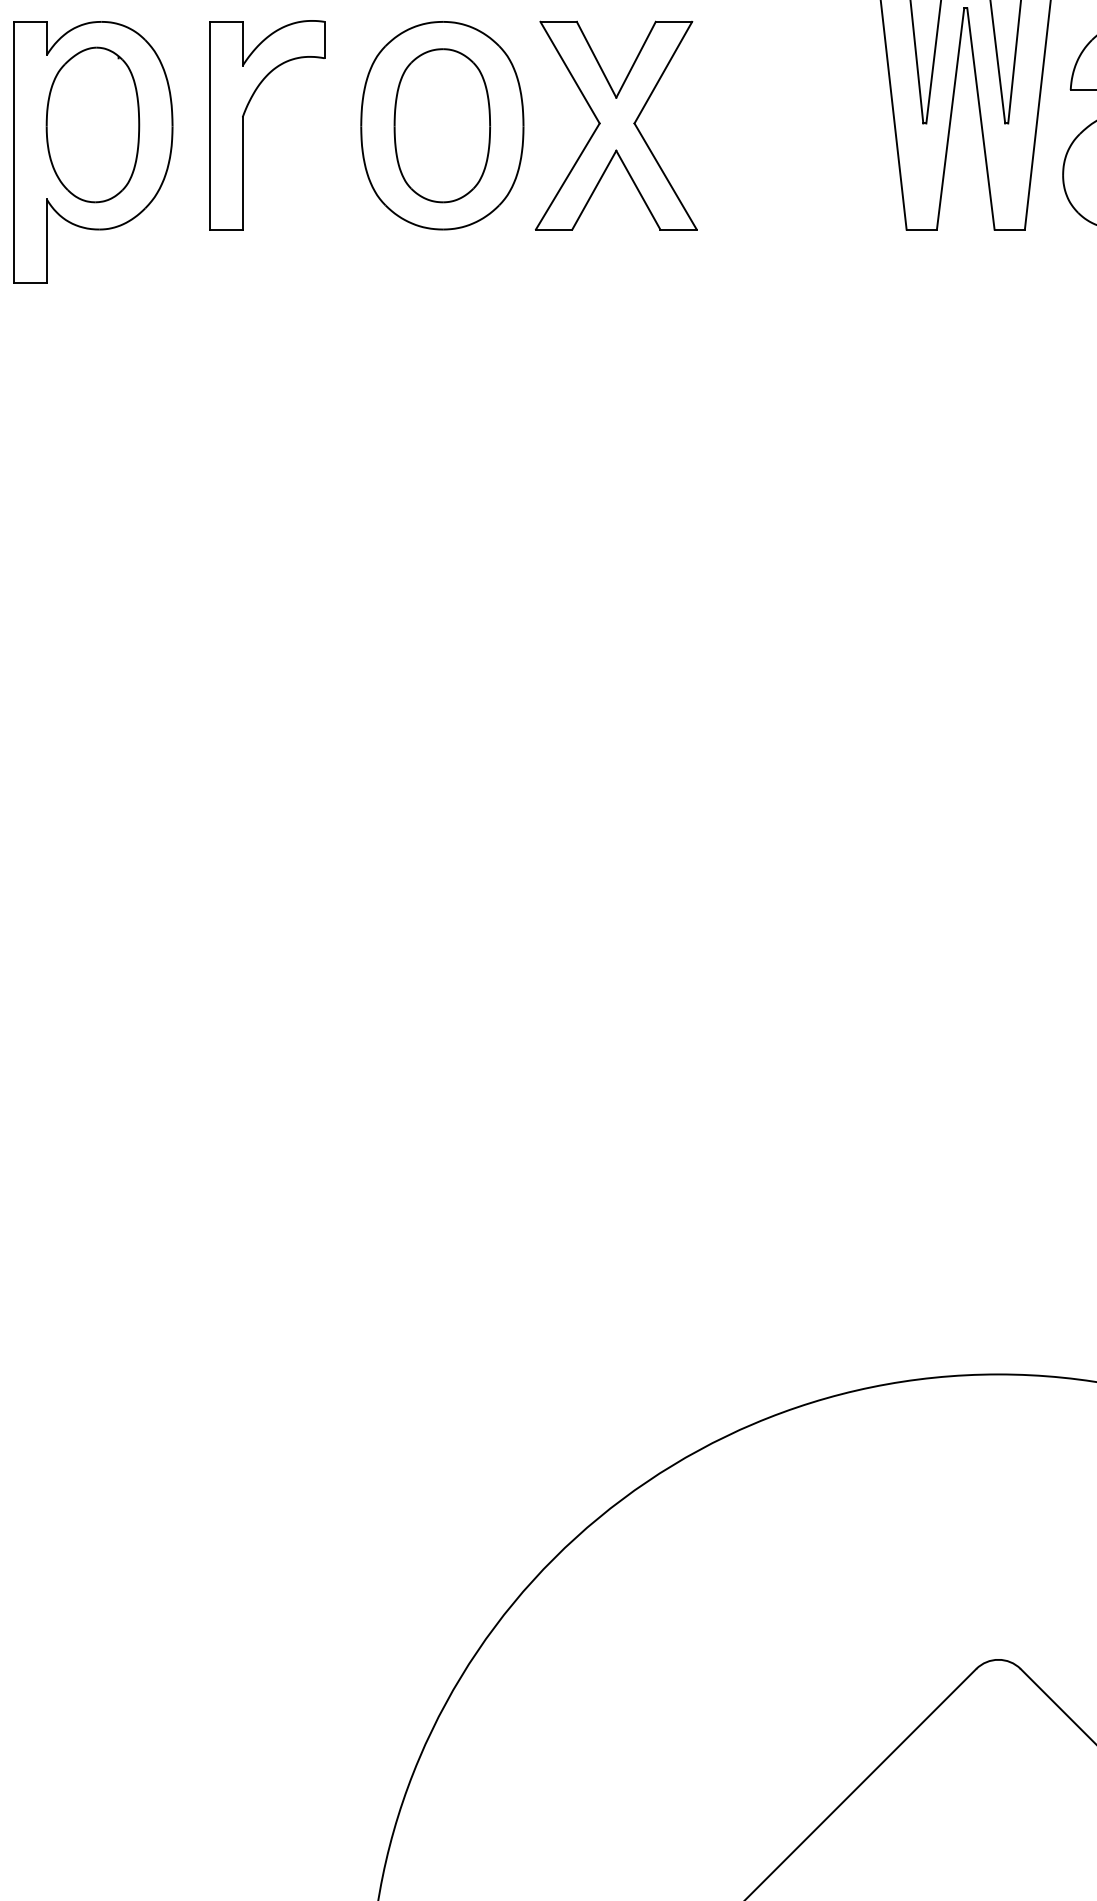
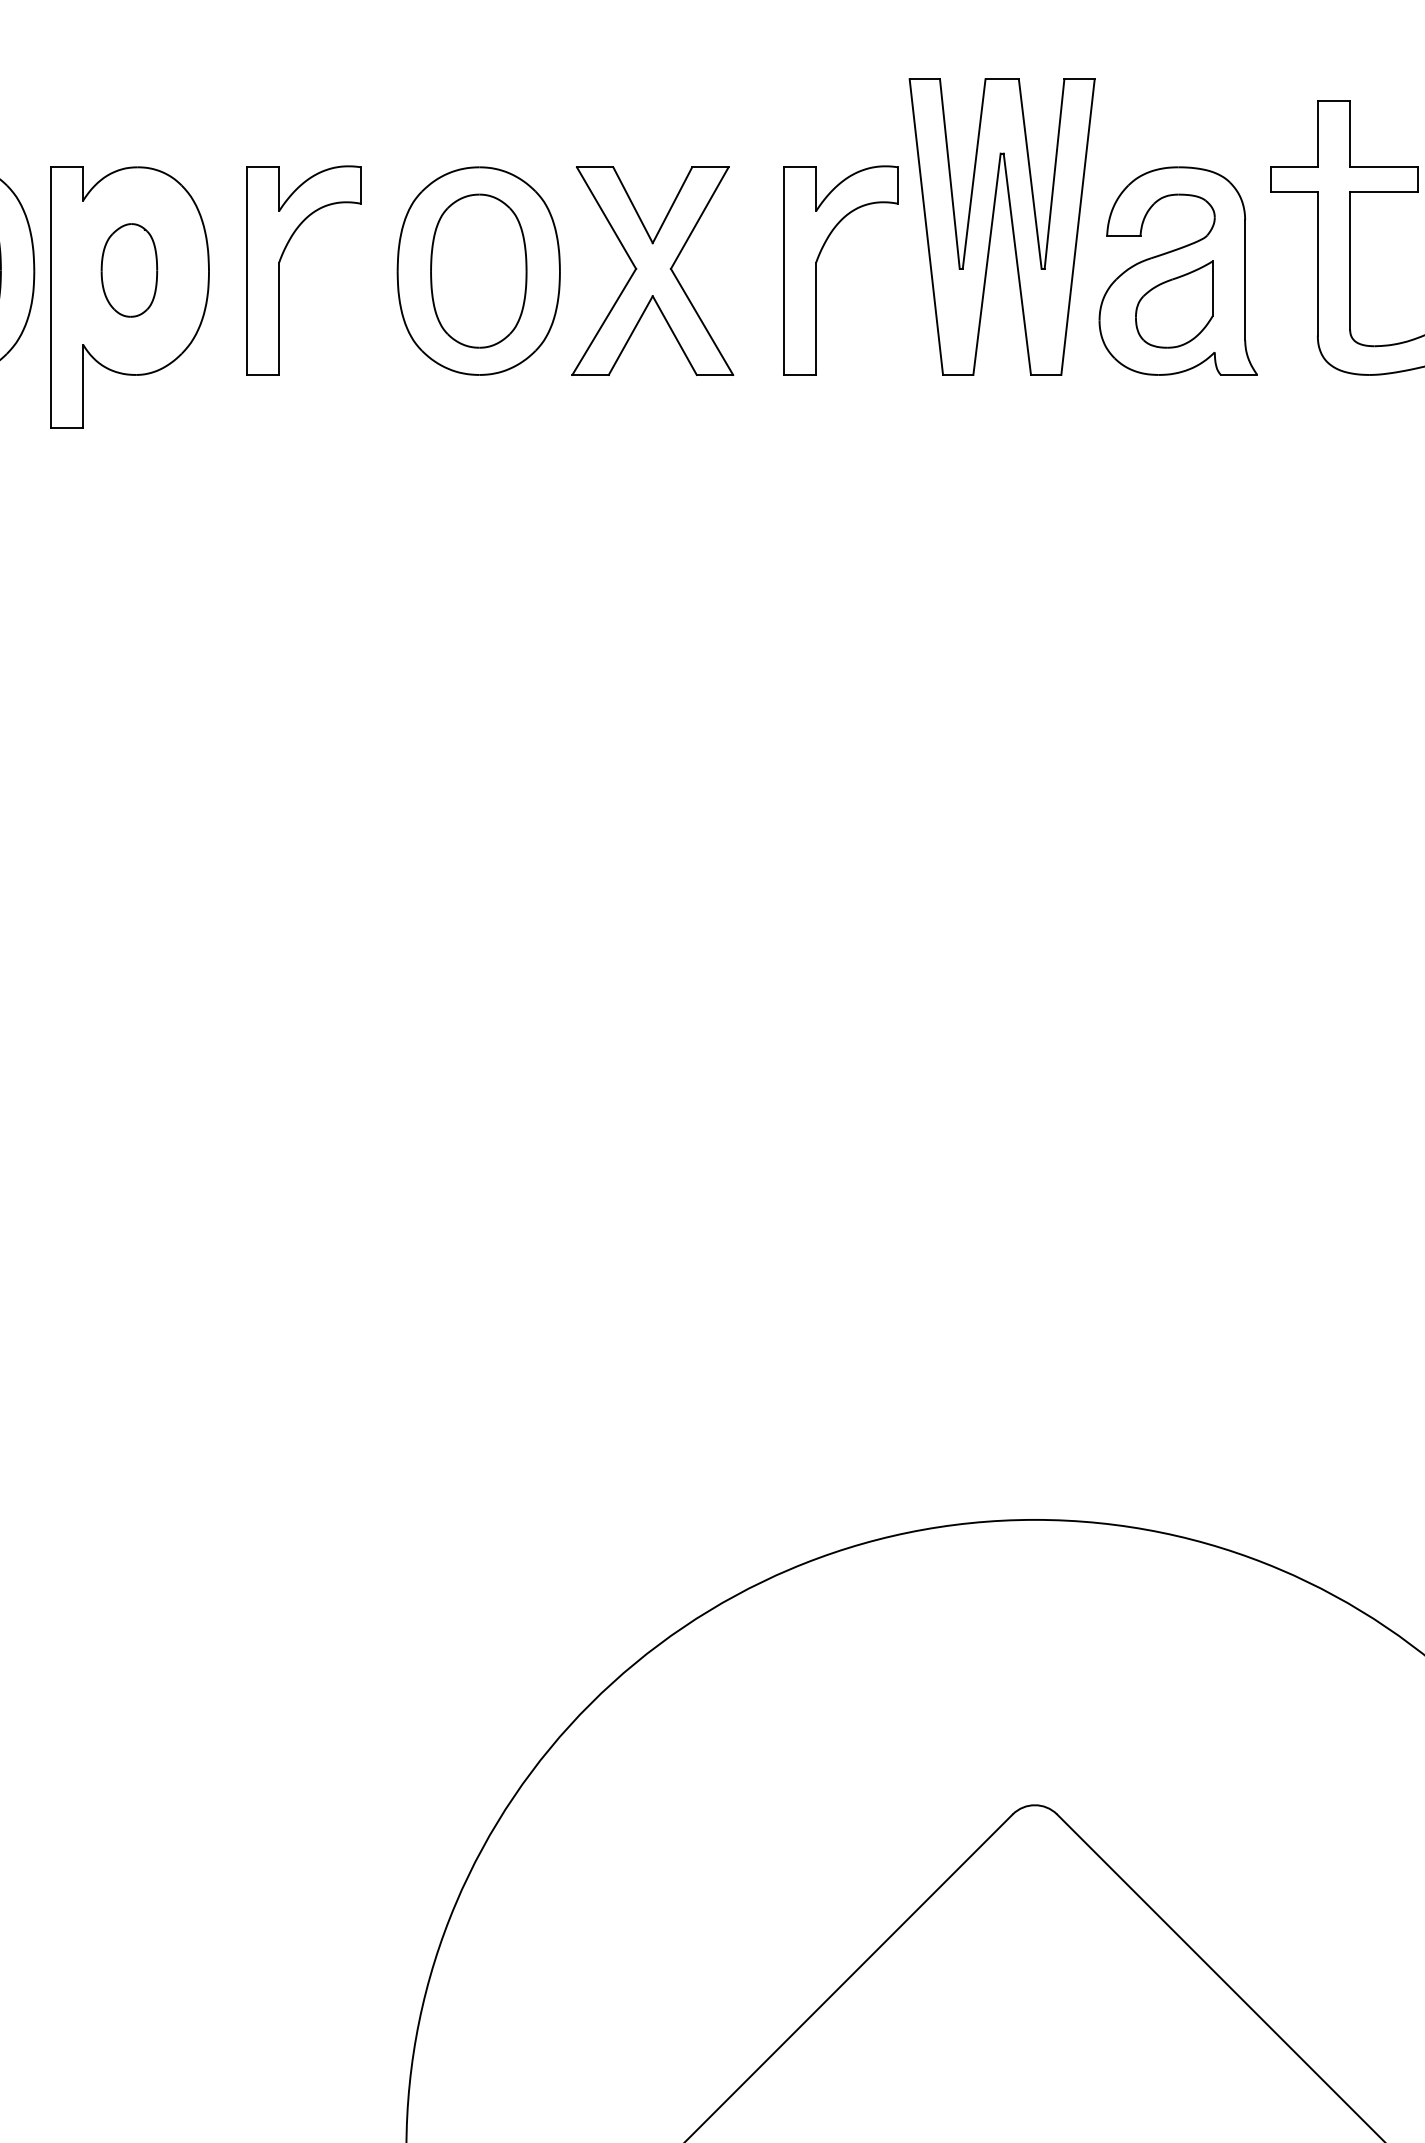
part: (93, 125) -> (129, 270), size x0.6
part: (780, 125) -> (816, 270), added

